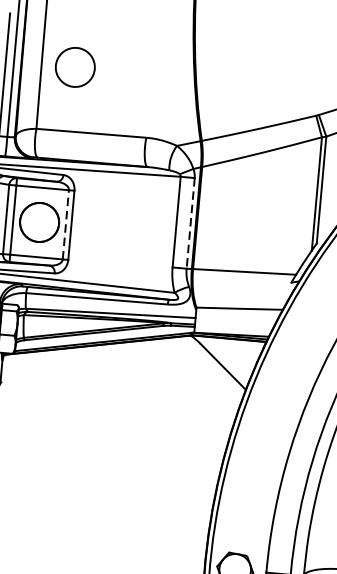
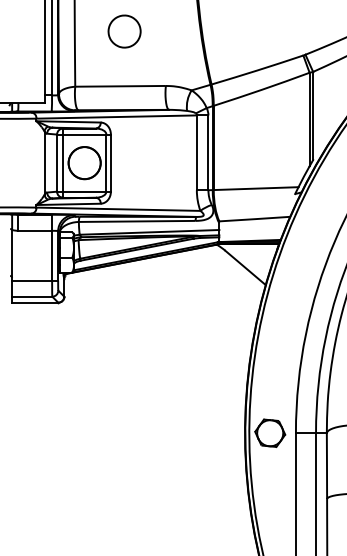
part: (75, 67) -> (124, 31), moved
line: (190, 224) -> (208, 153), dashed -> solid
line: (65, 225) -> (106, 163), dashed -> solid

